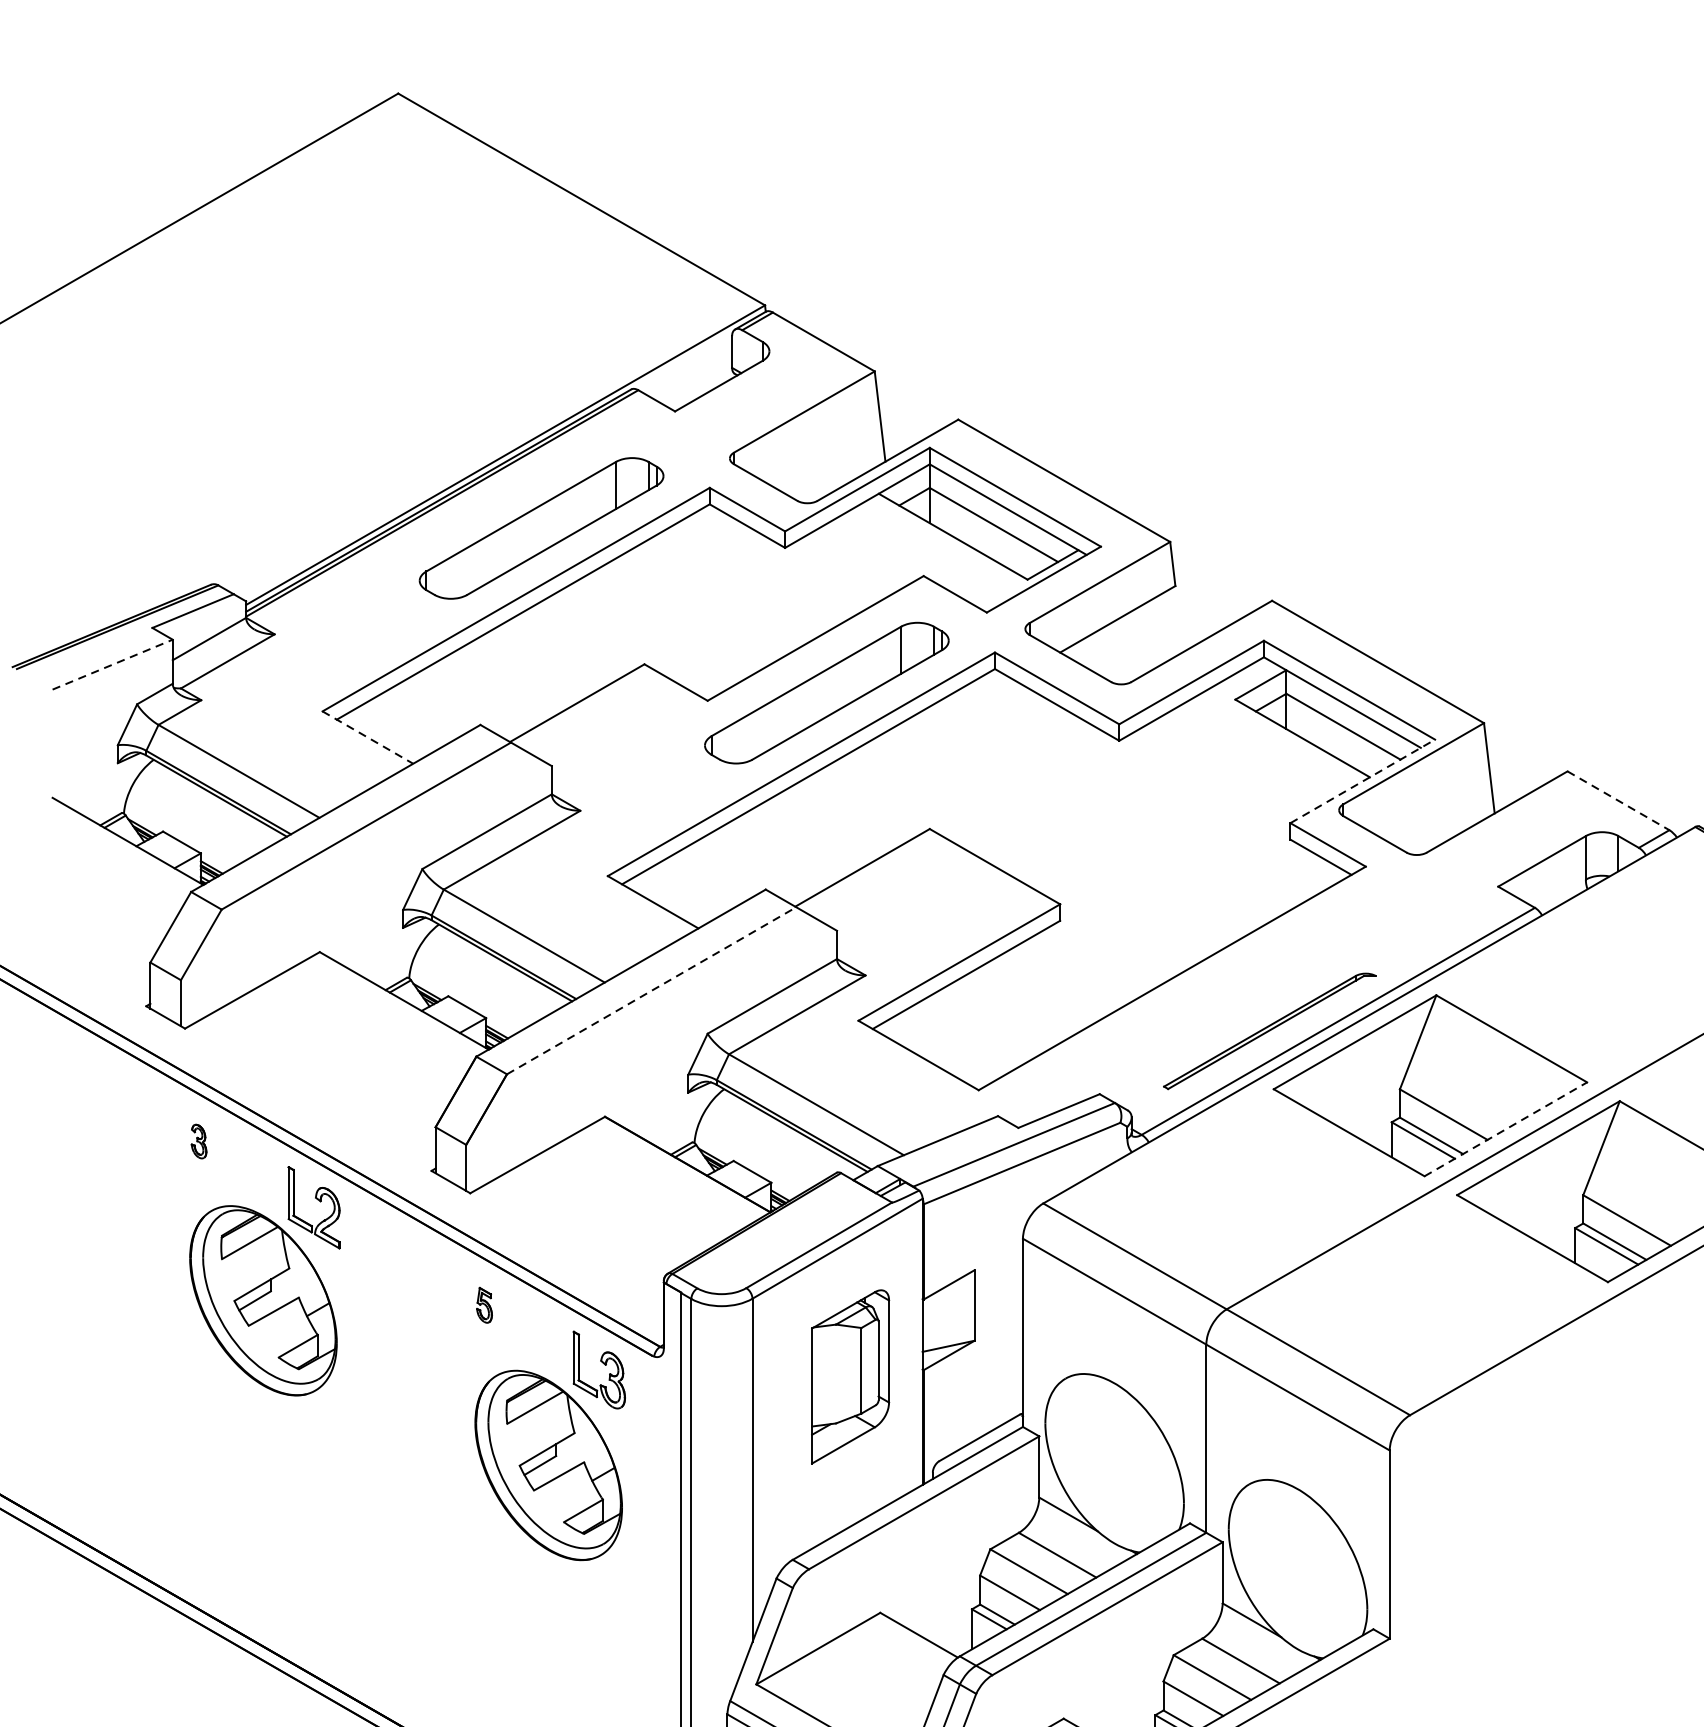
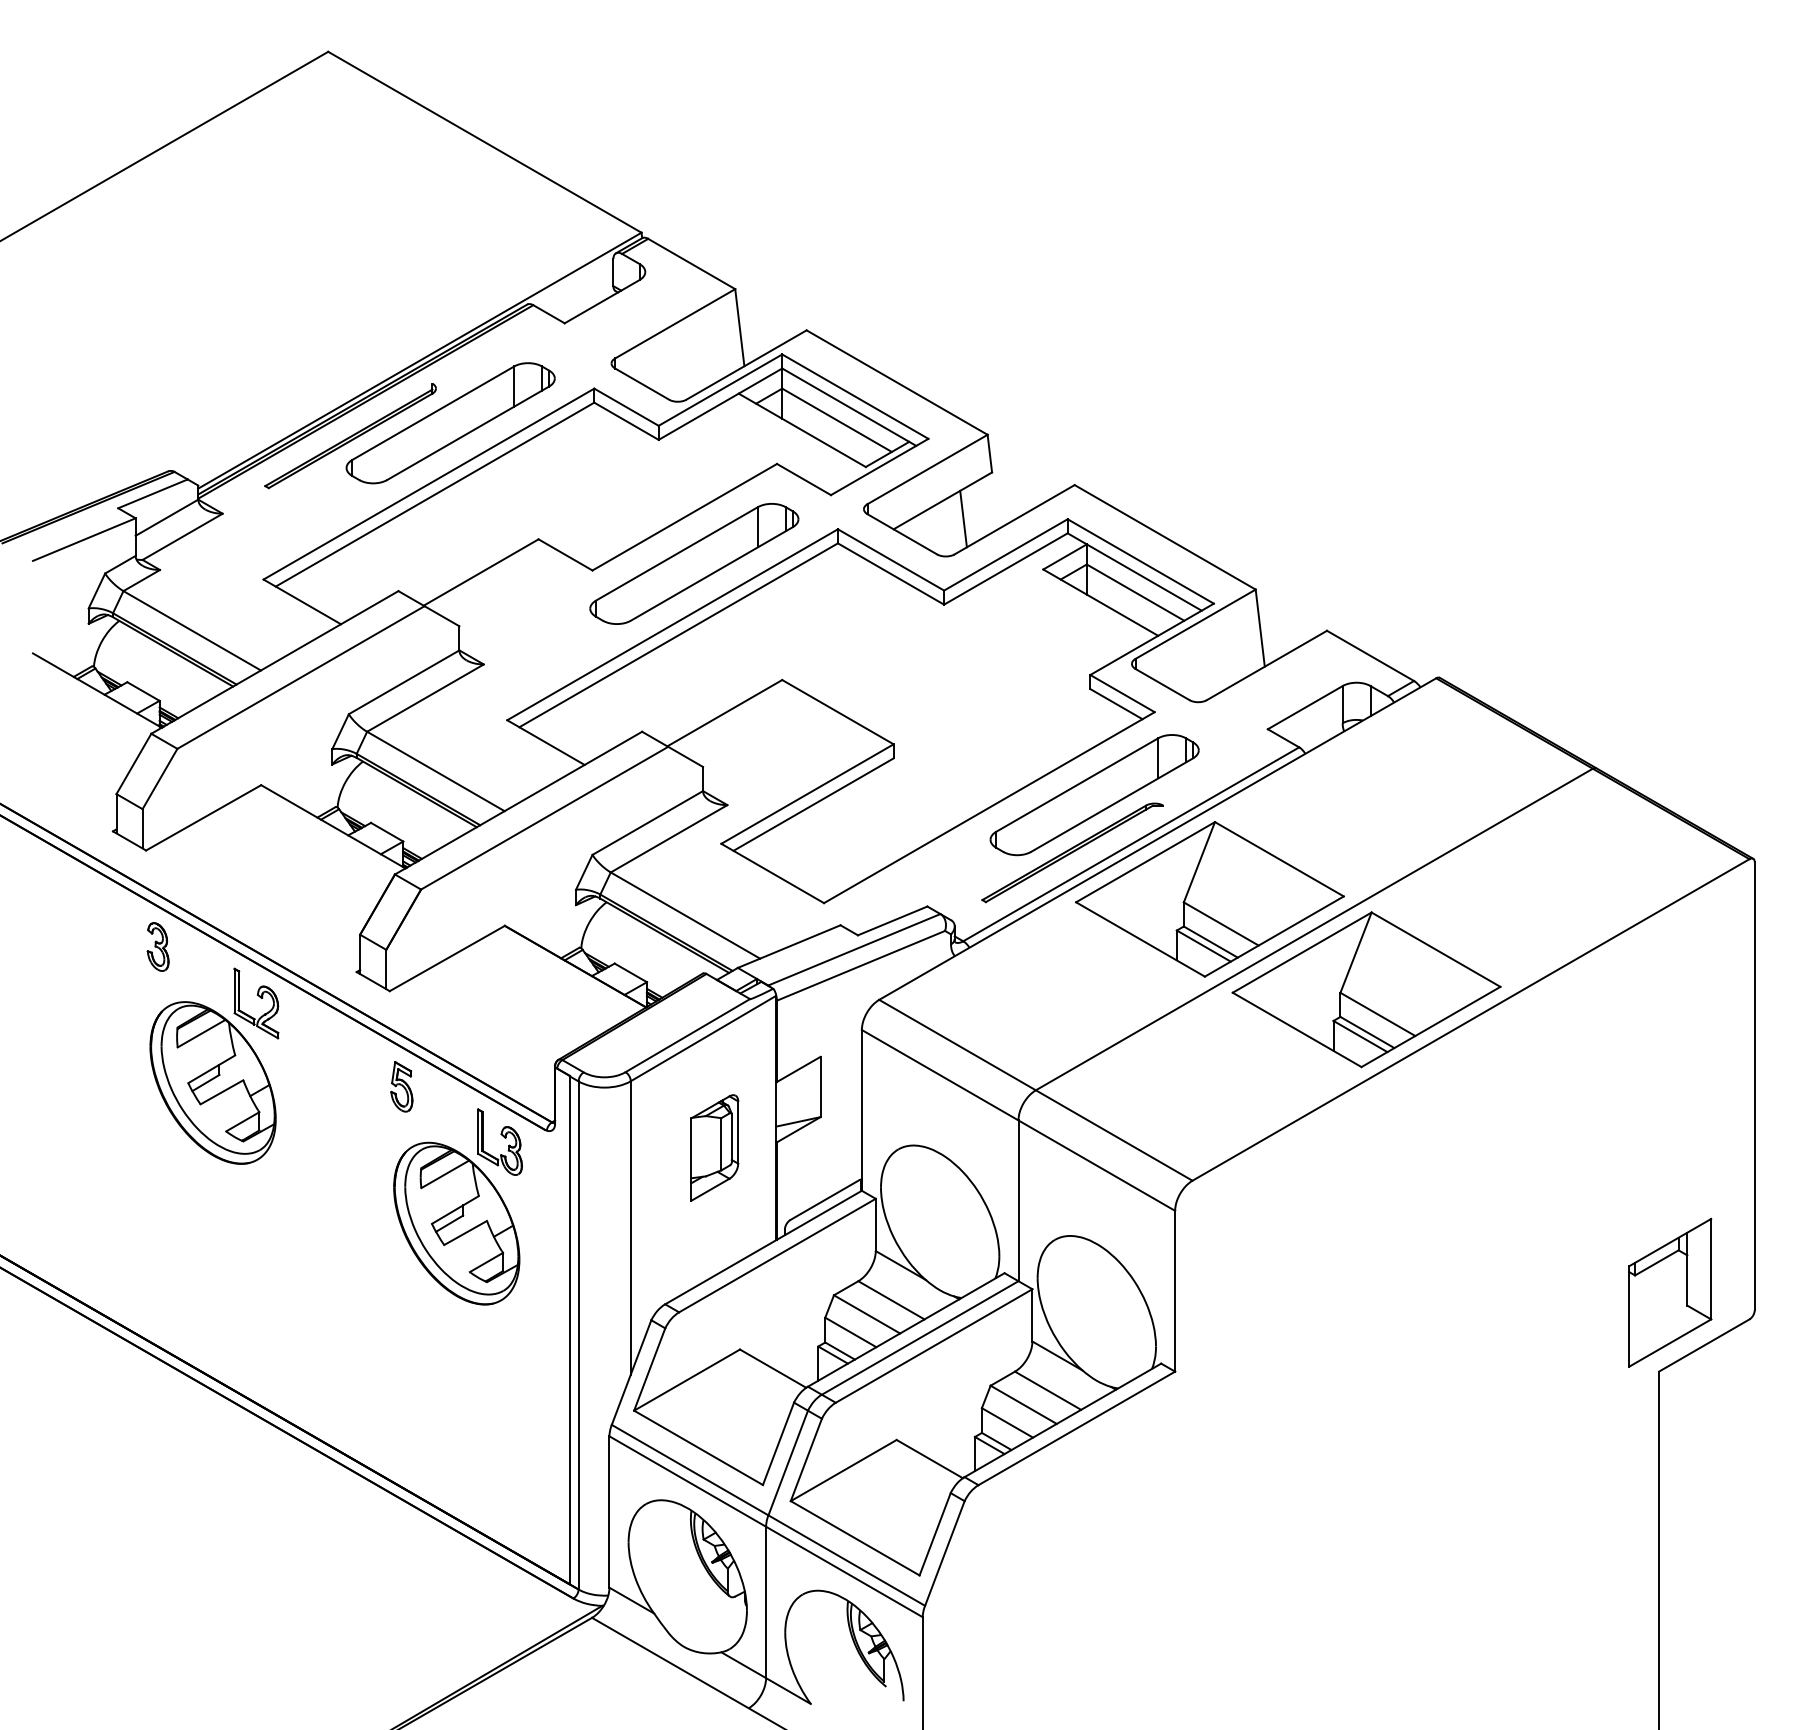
part: (424, 543) -> (350, 436), added
line: (1141, 639) -> (963, 518), added
line: (112, 664) -> (84, 539), dashed -> solid
line: (368, 737) -> (302, 601), dashed -> solid
line: (1363, 781) -> (1152, 639), dashed -> solid
line: (1618, 801) -> (1370, 656), dashed -> solid
part: (1295, 964) -> (1094, 795), added
line: (651, 991) -> (544, 818), dashed -> solid
line: (1506, 1129) -> (1274, 936), dashed -> solid
part: (198, 1140) -> (157, 946), size x1.67
part: (484, 1304) -> (401, 1086), size x1.67
part: (850, 1376) -> (714, 1147), size x0.71

